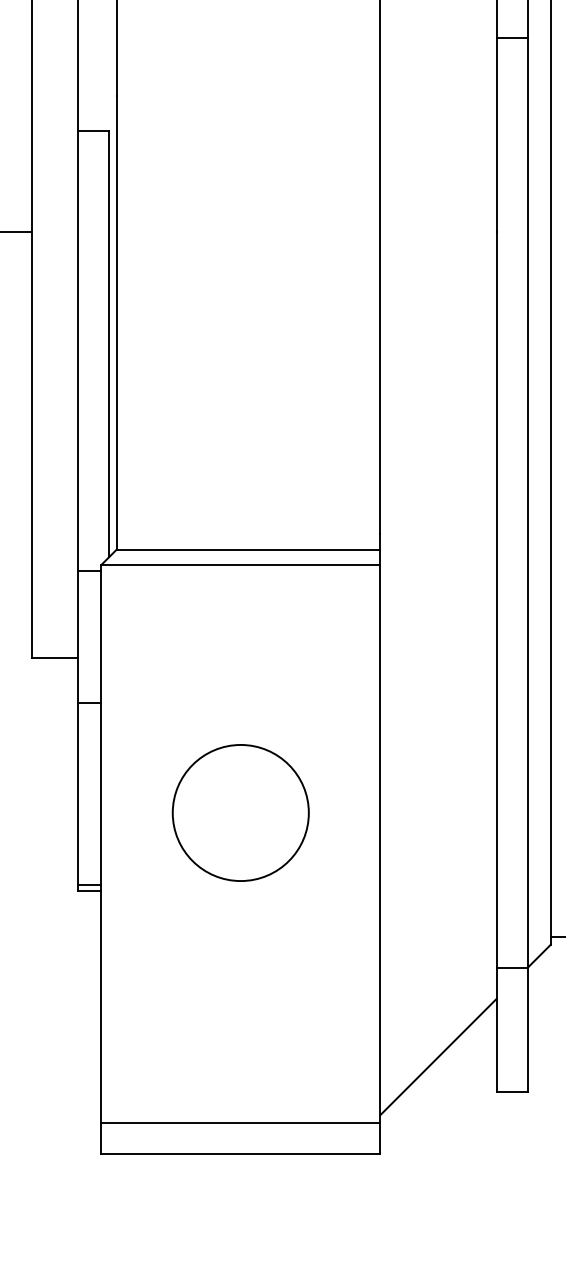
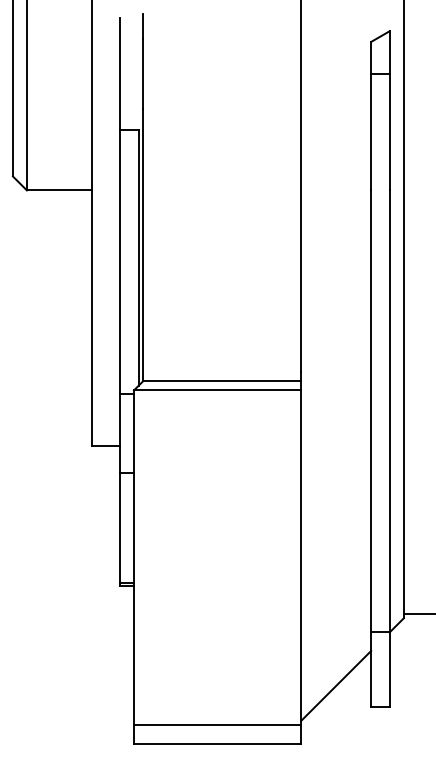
circle: (240, 811) -> (217, 538), removed

